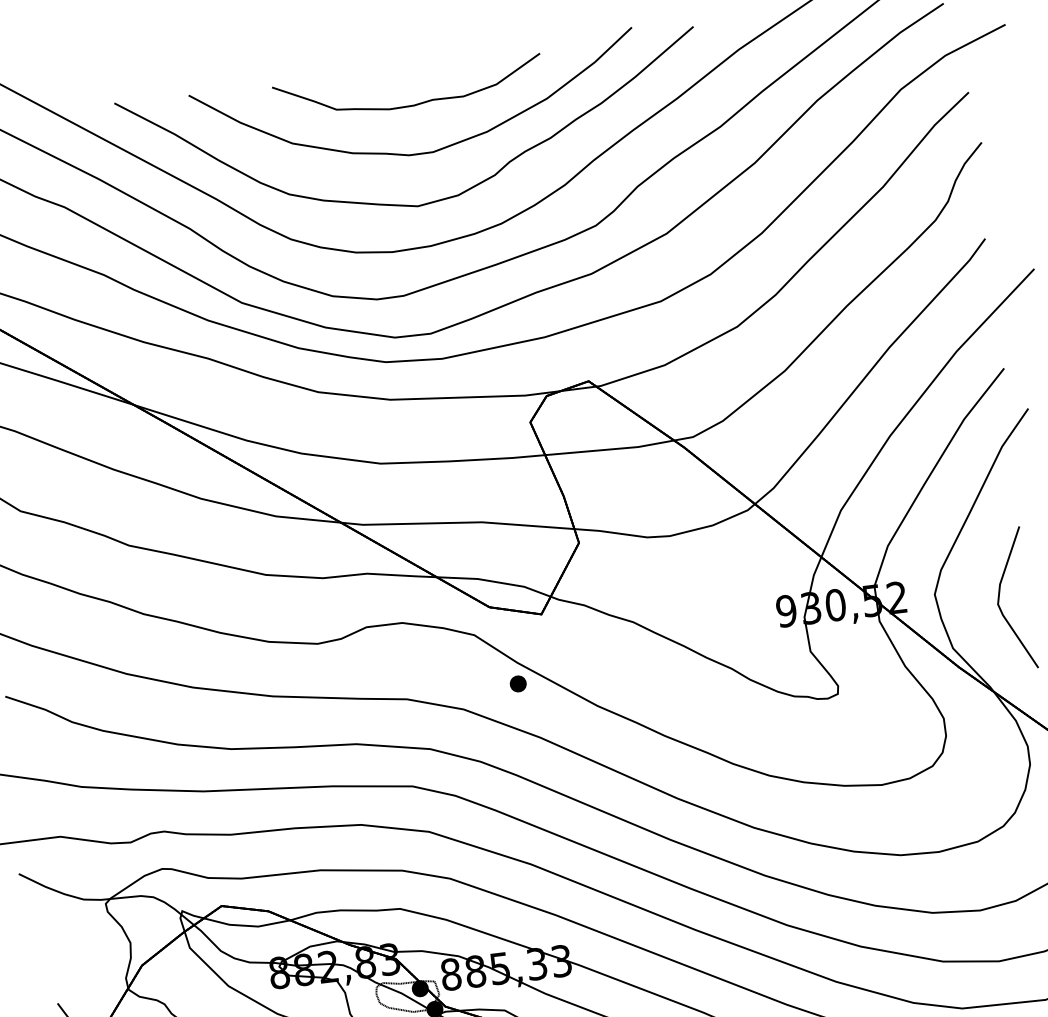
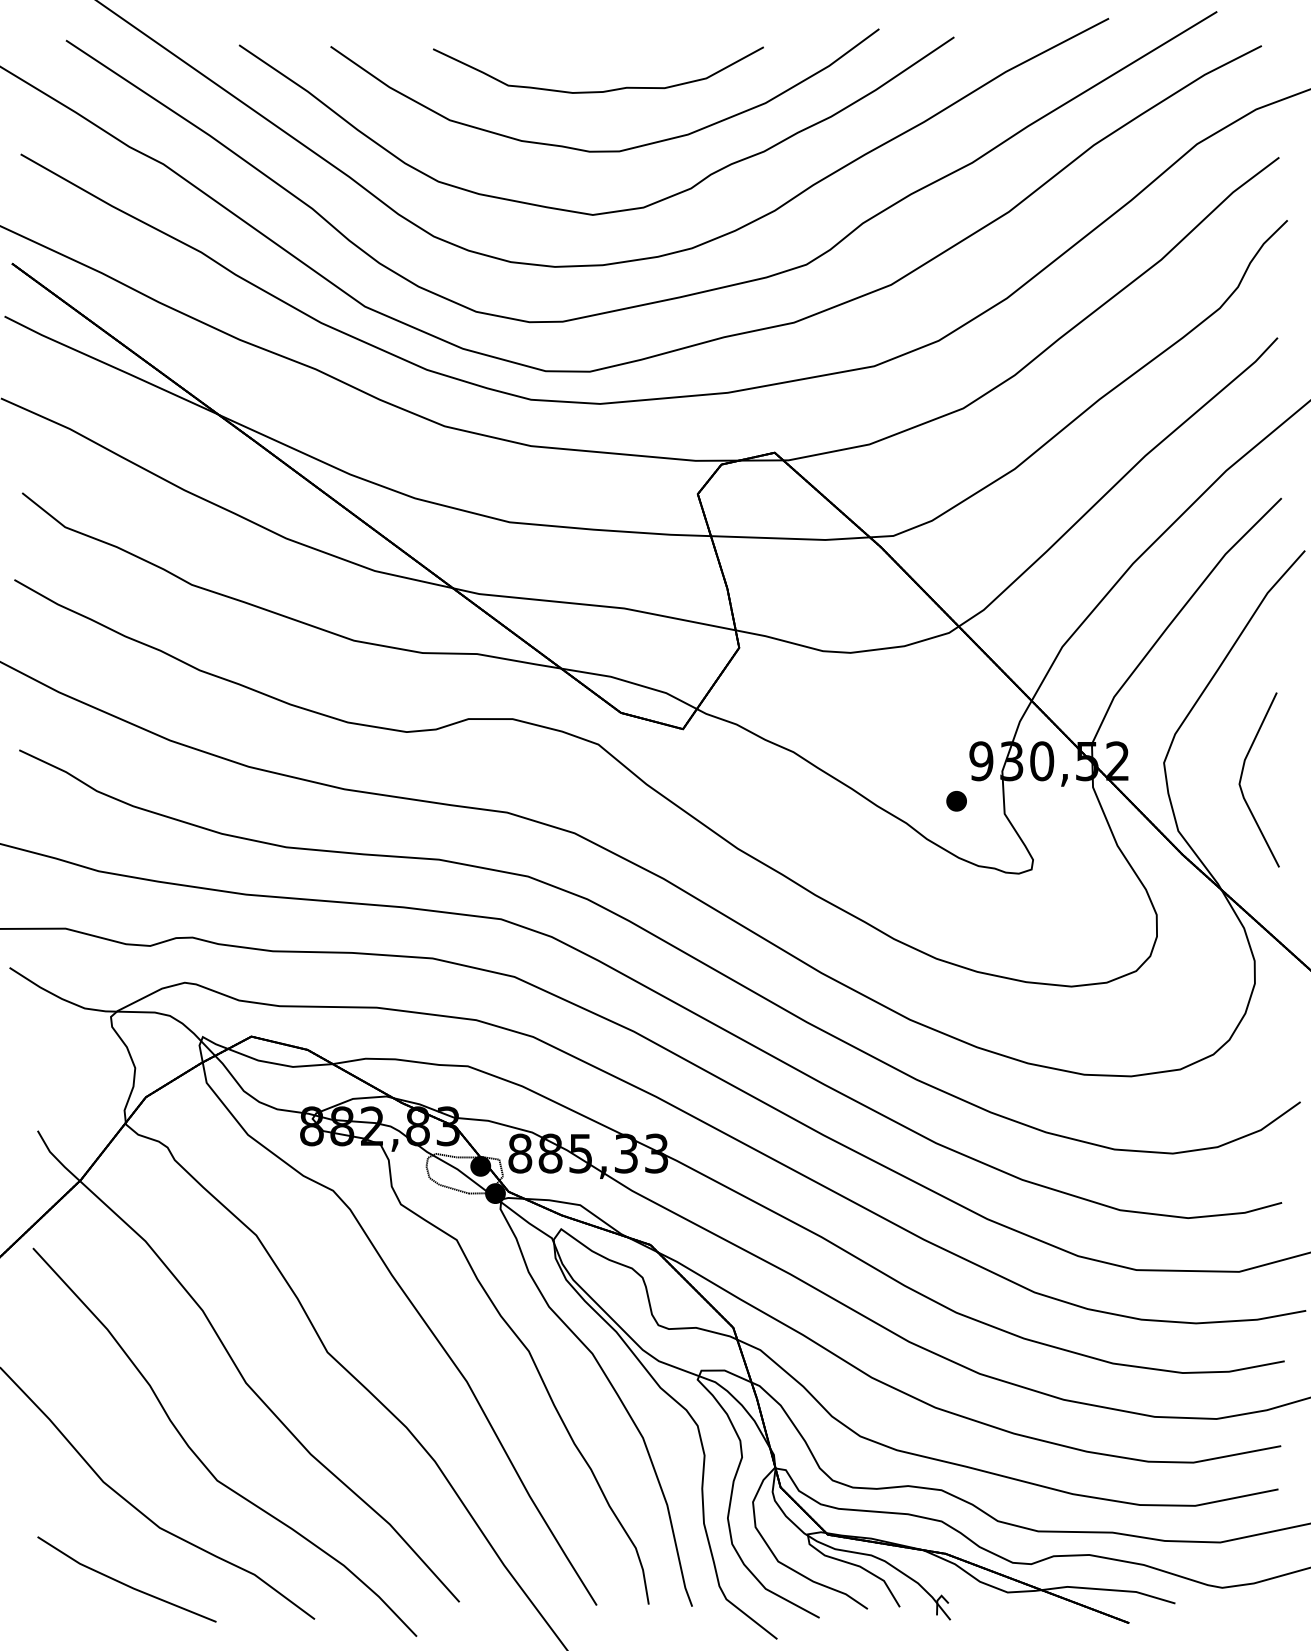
part: (518, 684) -> (956, 801), moved

